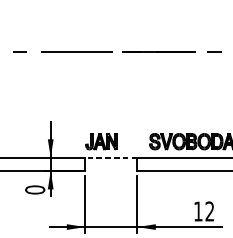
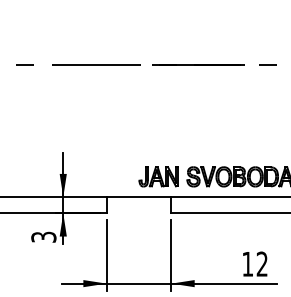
part: (101, 141) -> (158, 176), moved
line: (110, 158) -> (138, 197), dashed -> solid
text: (34, 189) -> (43, 236), 0 -> 3

